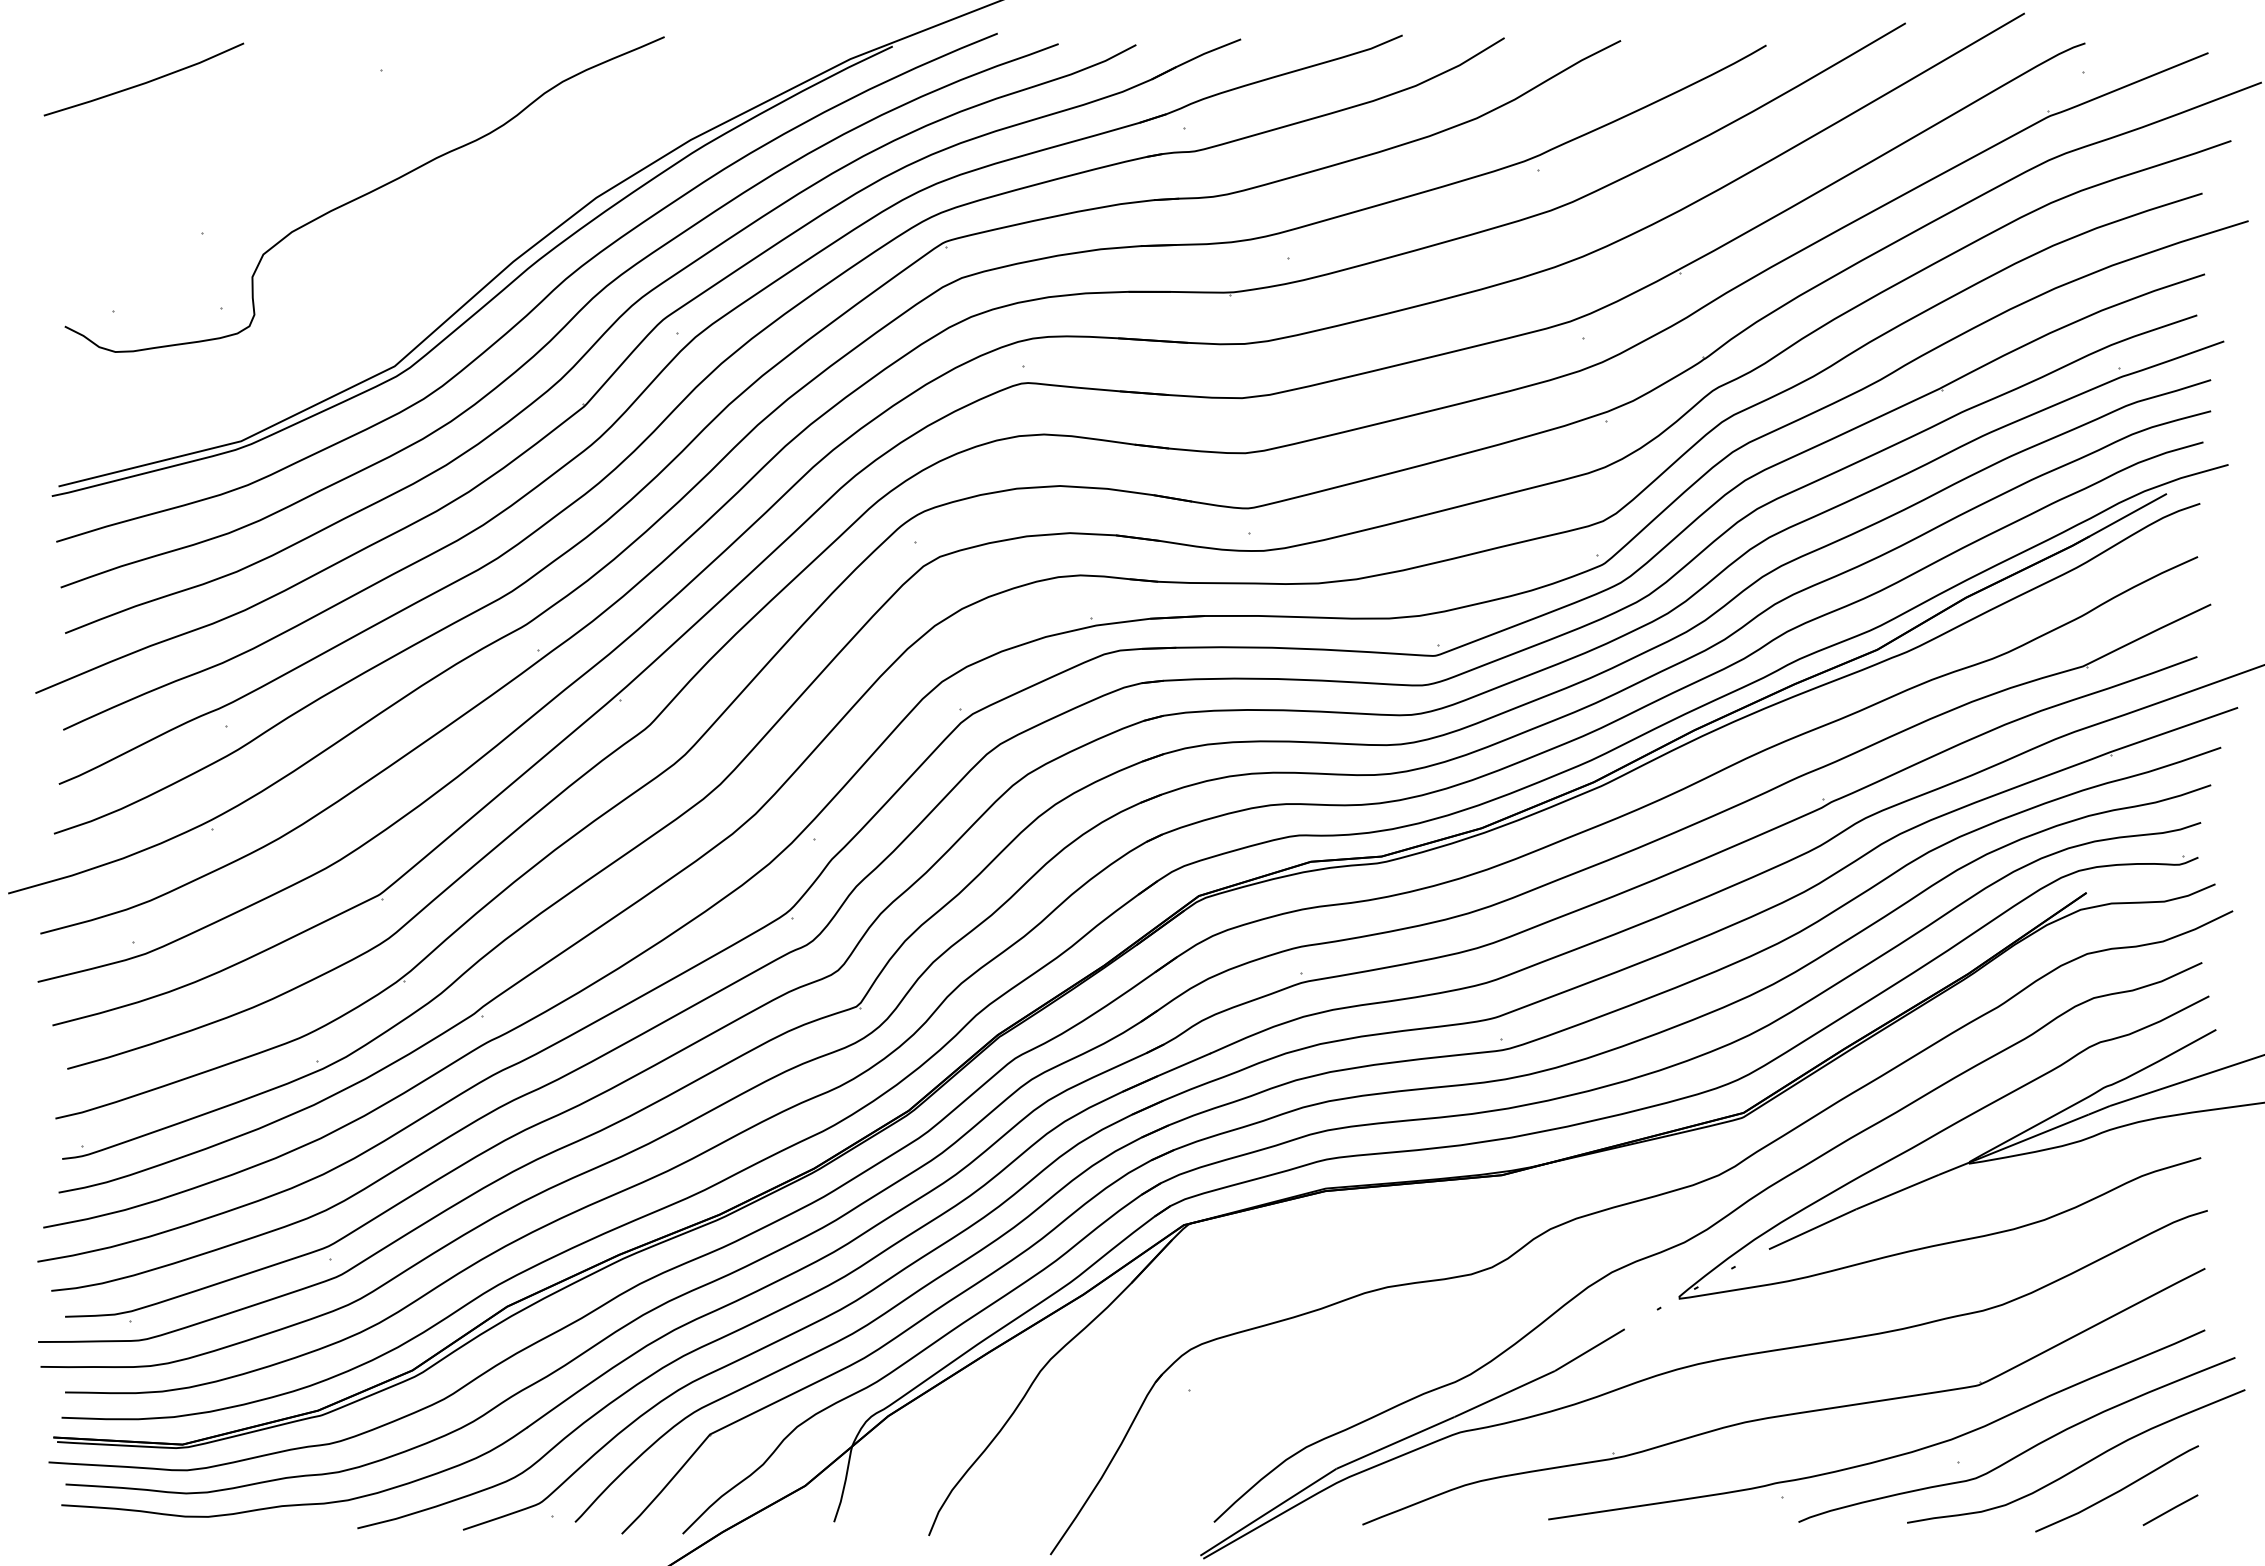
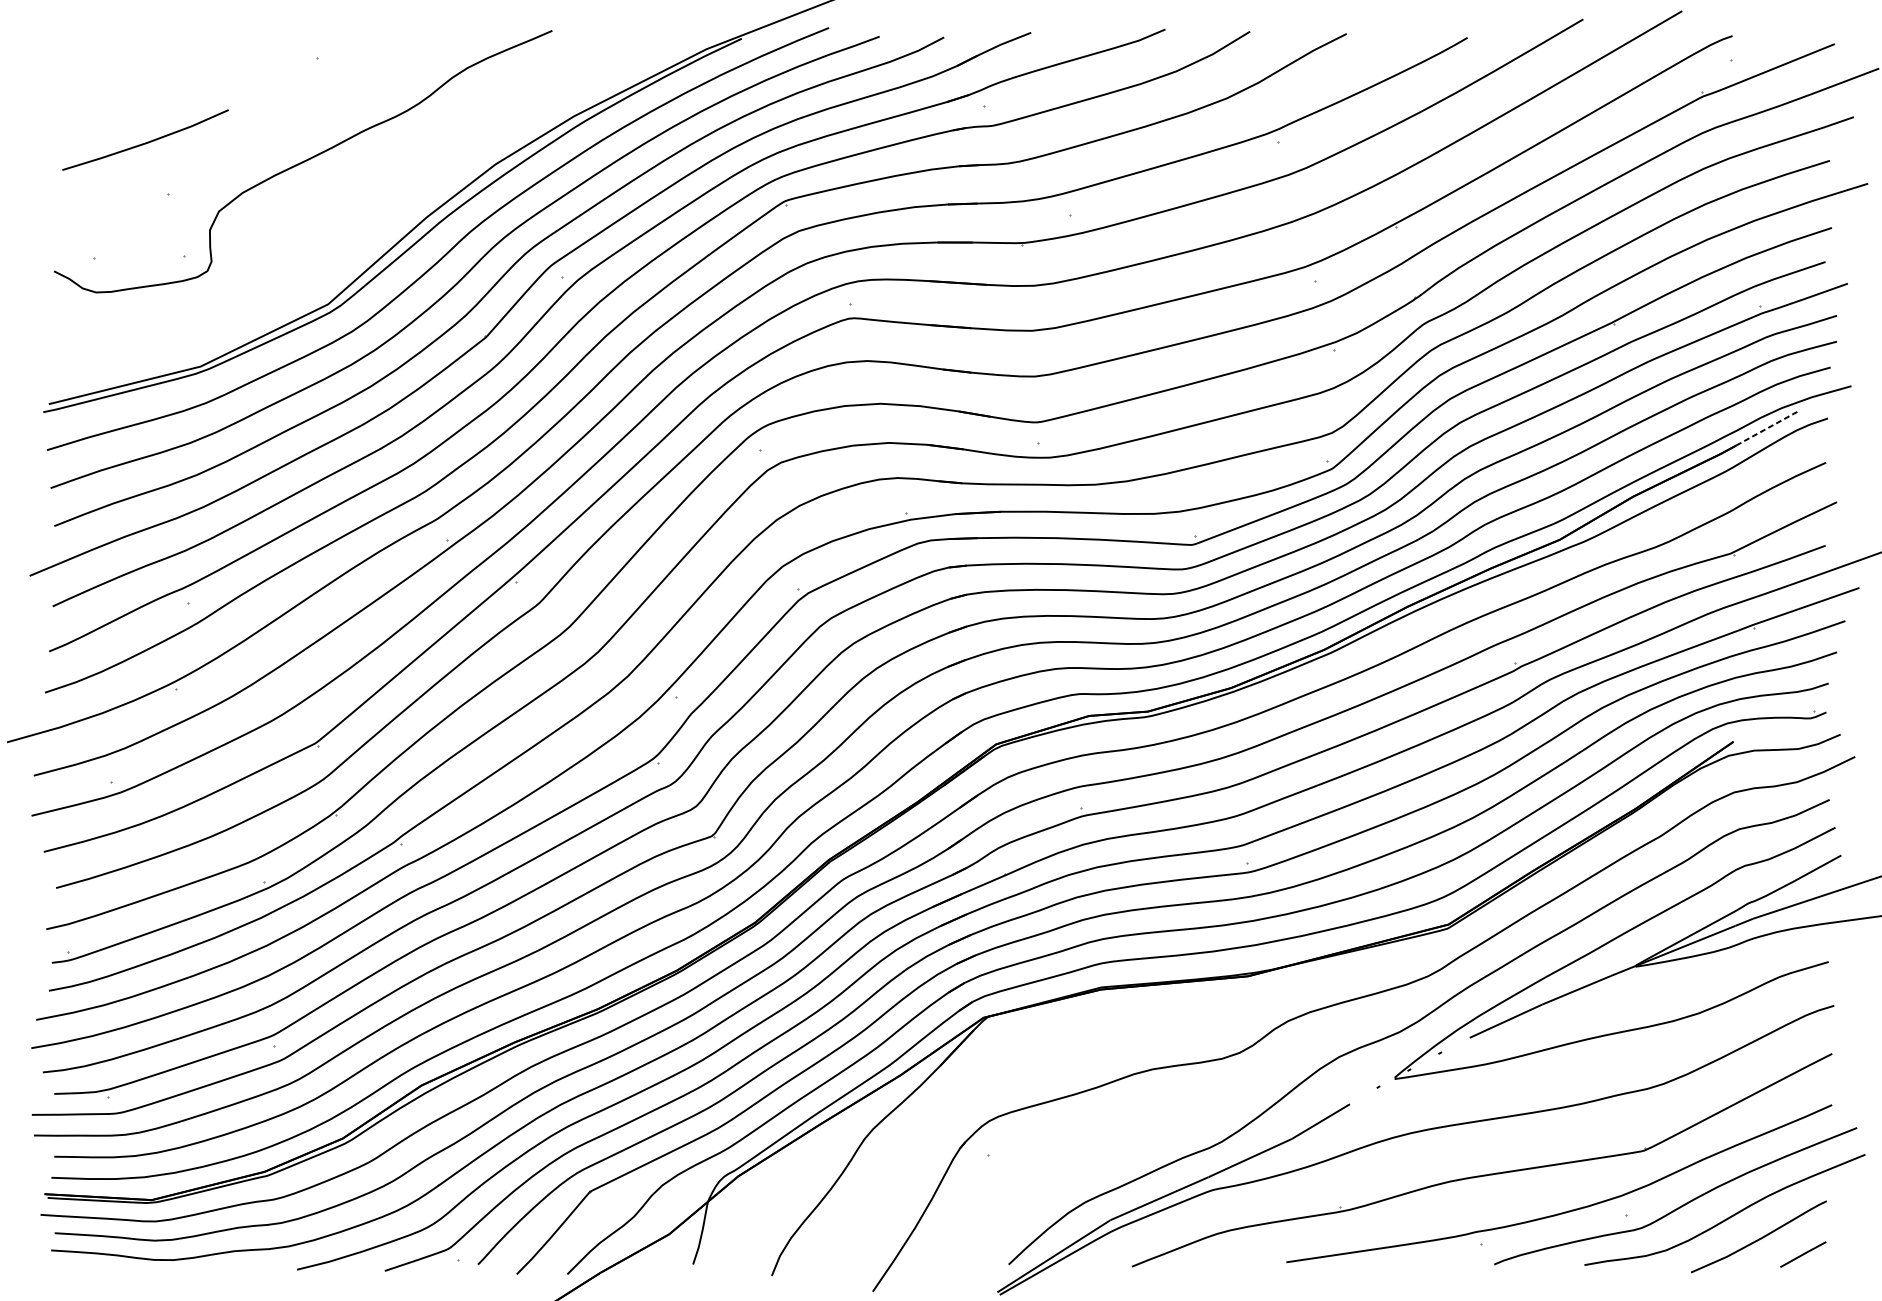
line: (143, 82) -> (145, 142), moved
line: (2128, 515) -> (1768, 428), solid -> dashed

